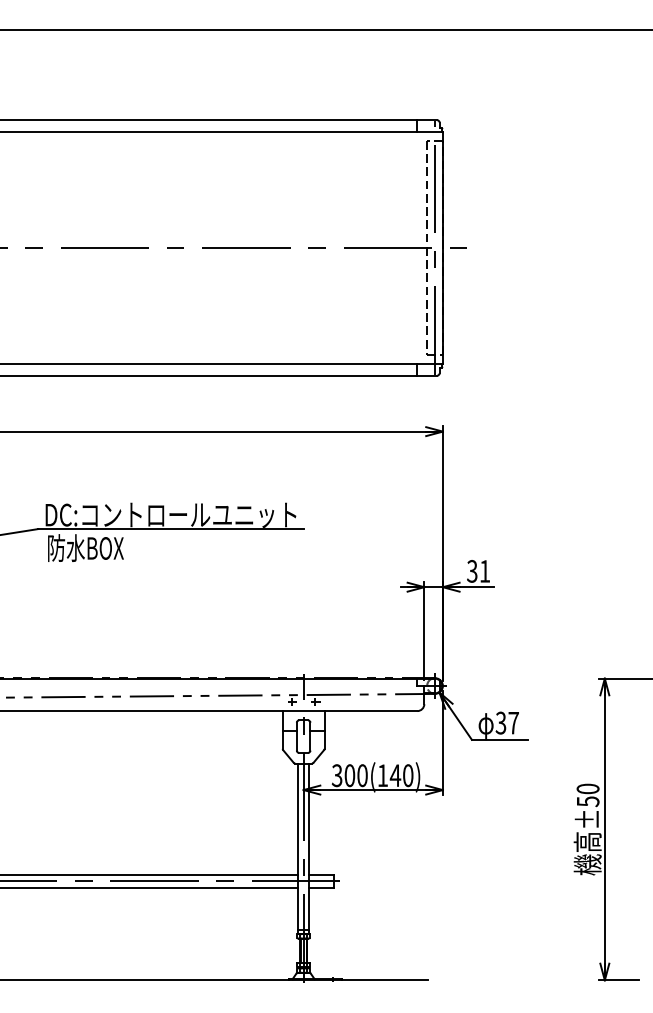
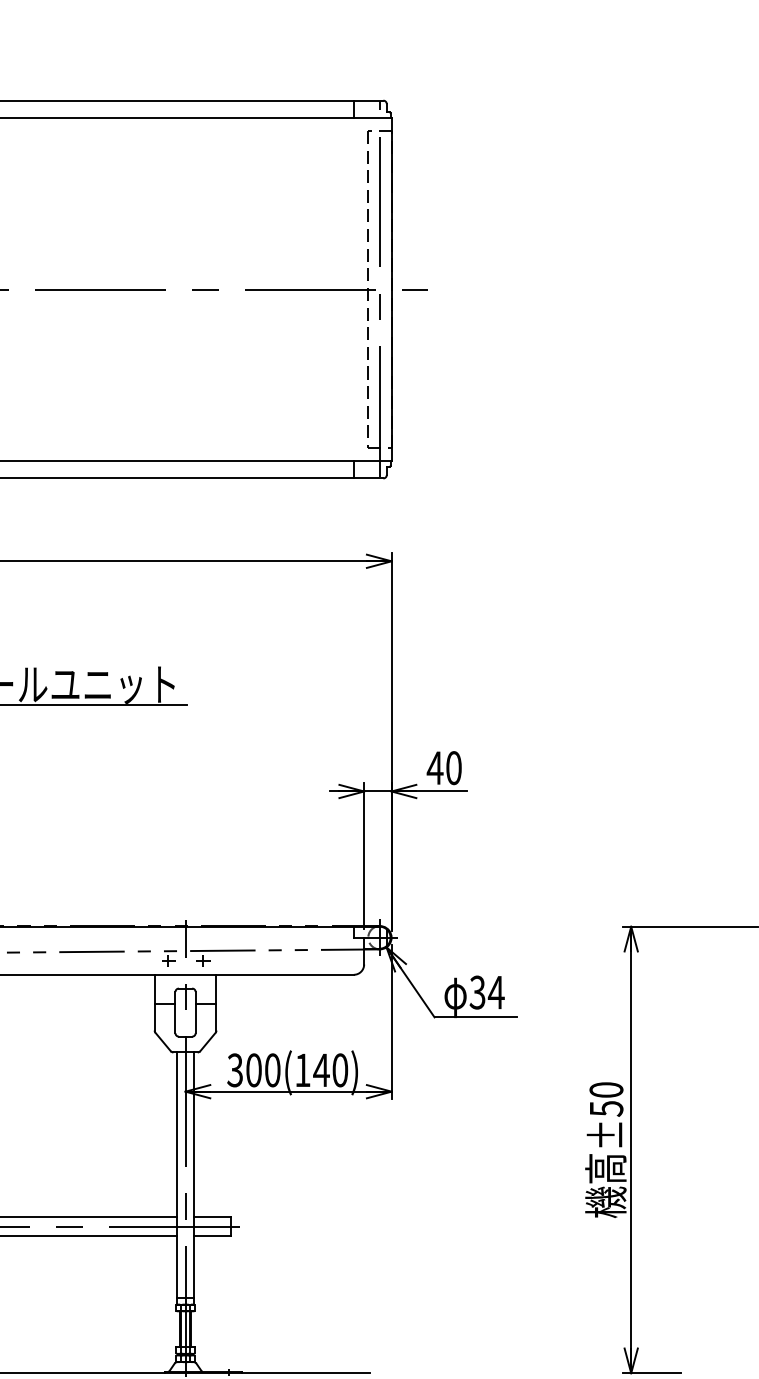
text: (478, 571) -> (444, 768), 31 -> 40
text: (513, 723) -> (496, 993), 37 -> 34

